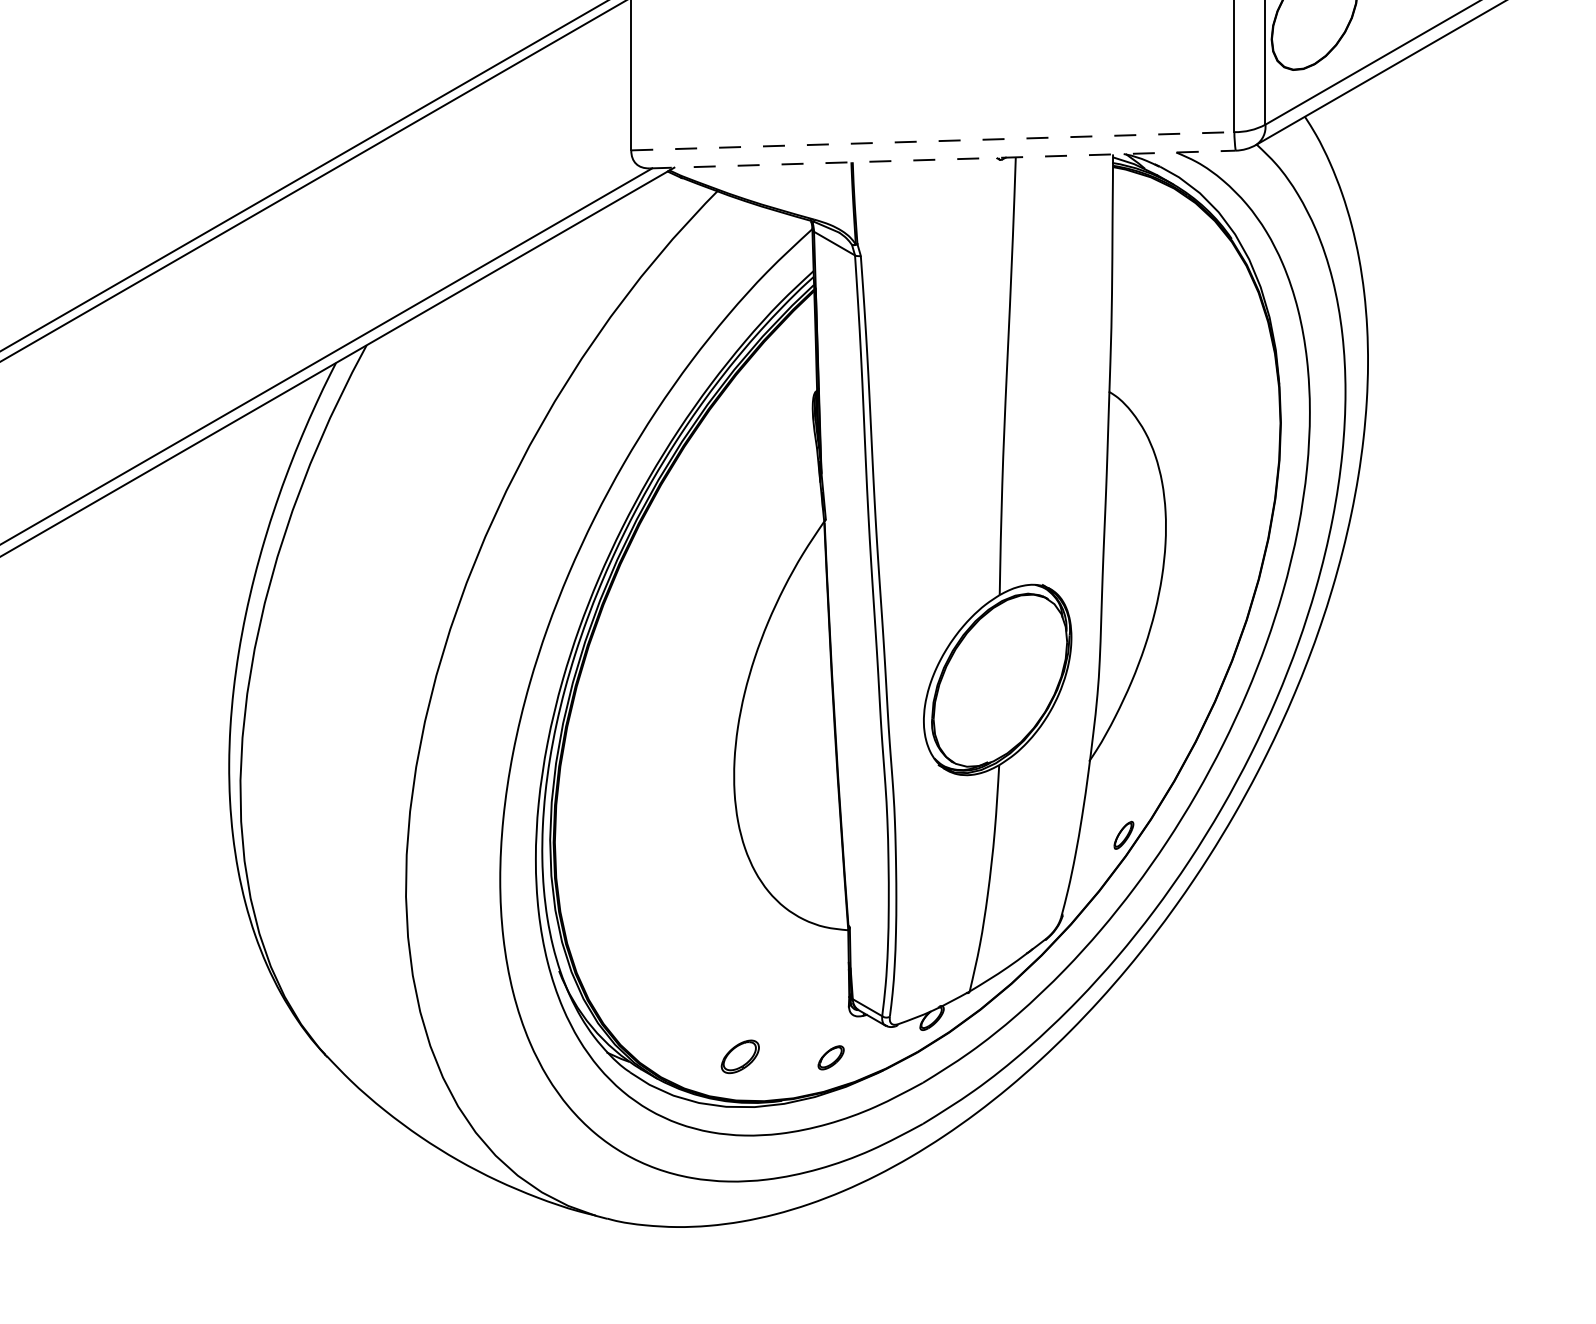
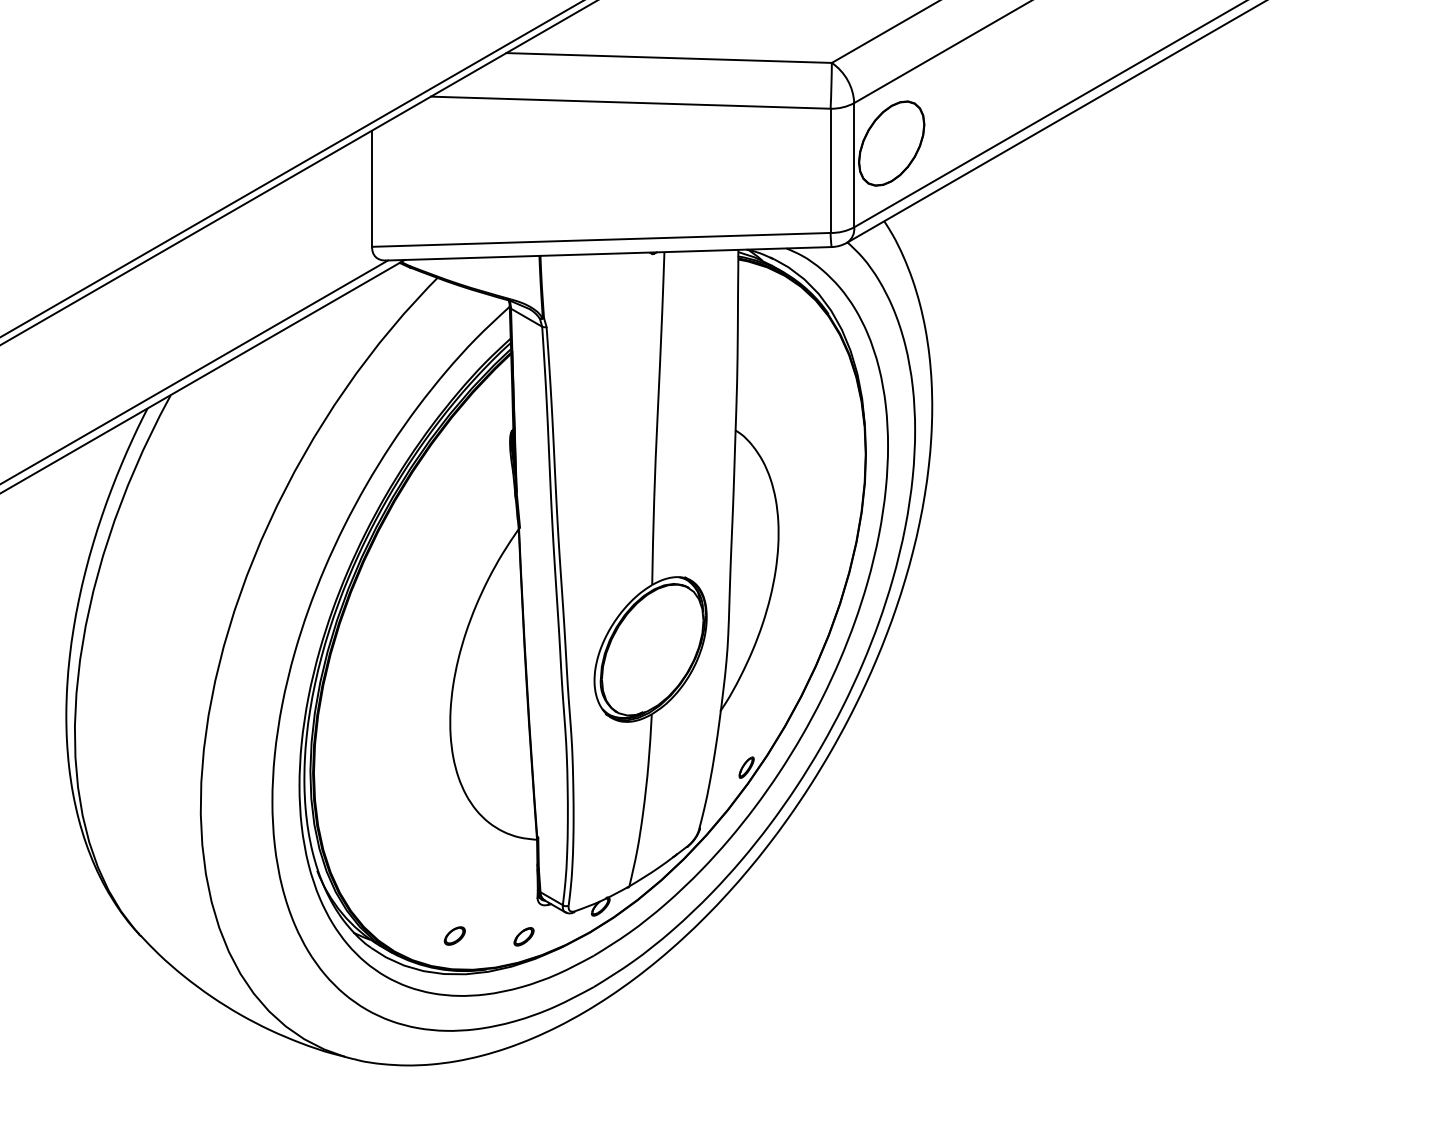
line: (933, 140) -> (601, 239), dashed -> solid
line: (942, 159) -> (608, 253), dashed -> solid
part: (739, 1056) -> (454, 935), size x0.71

